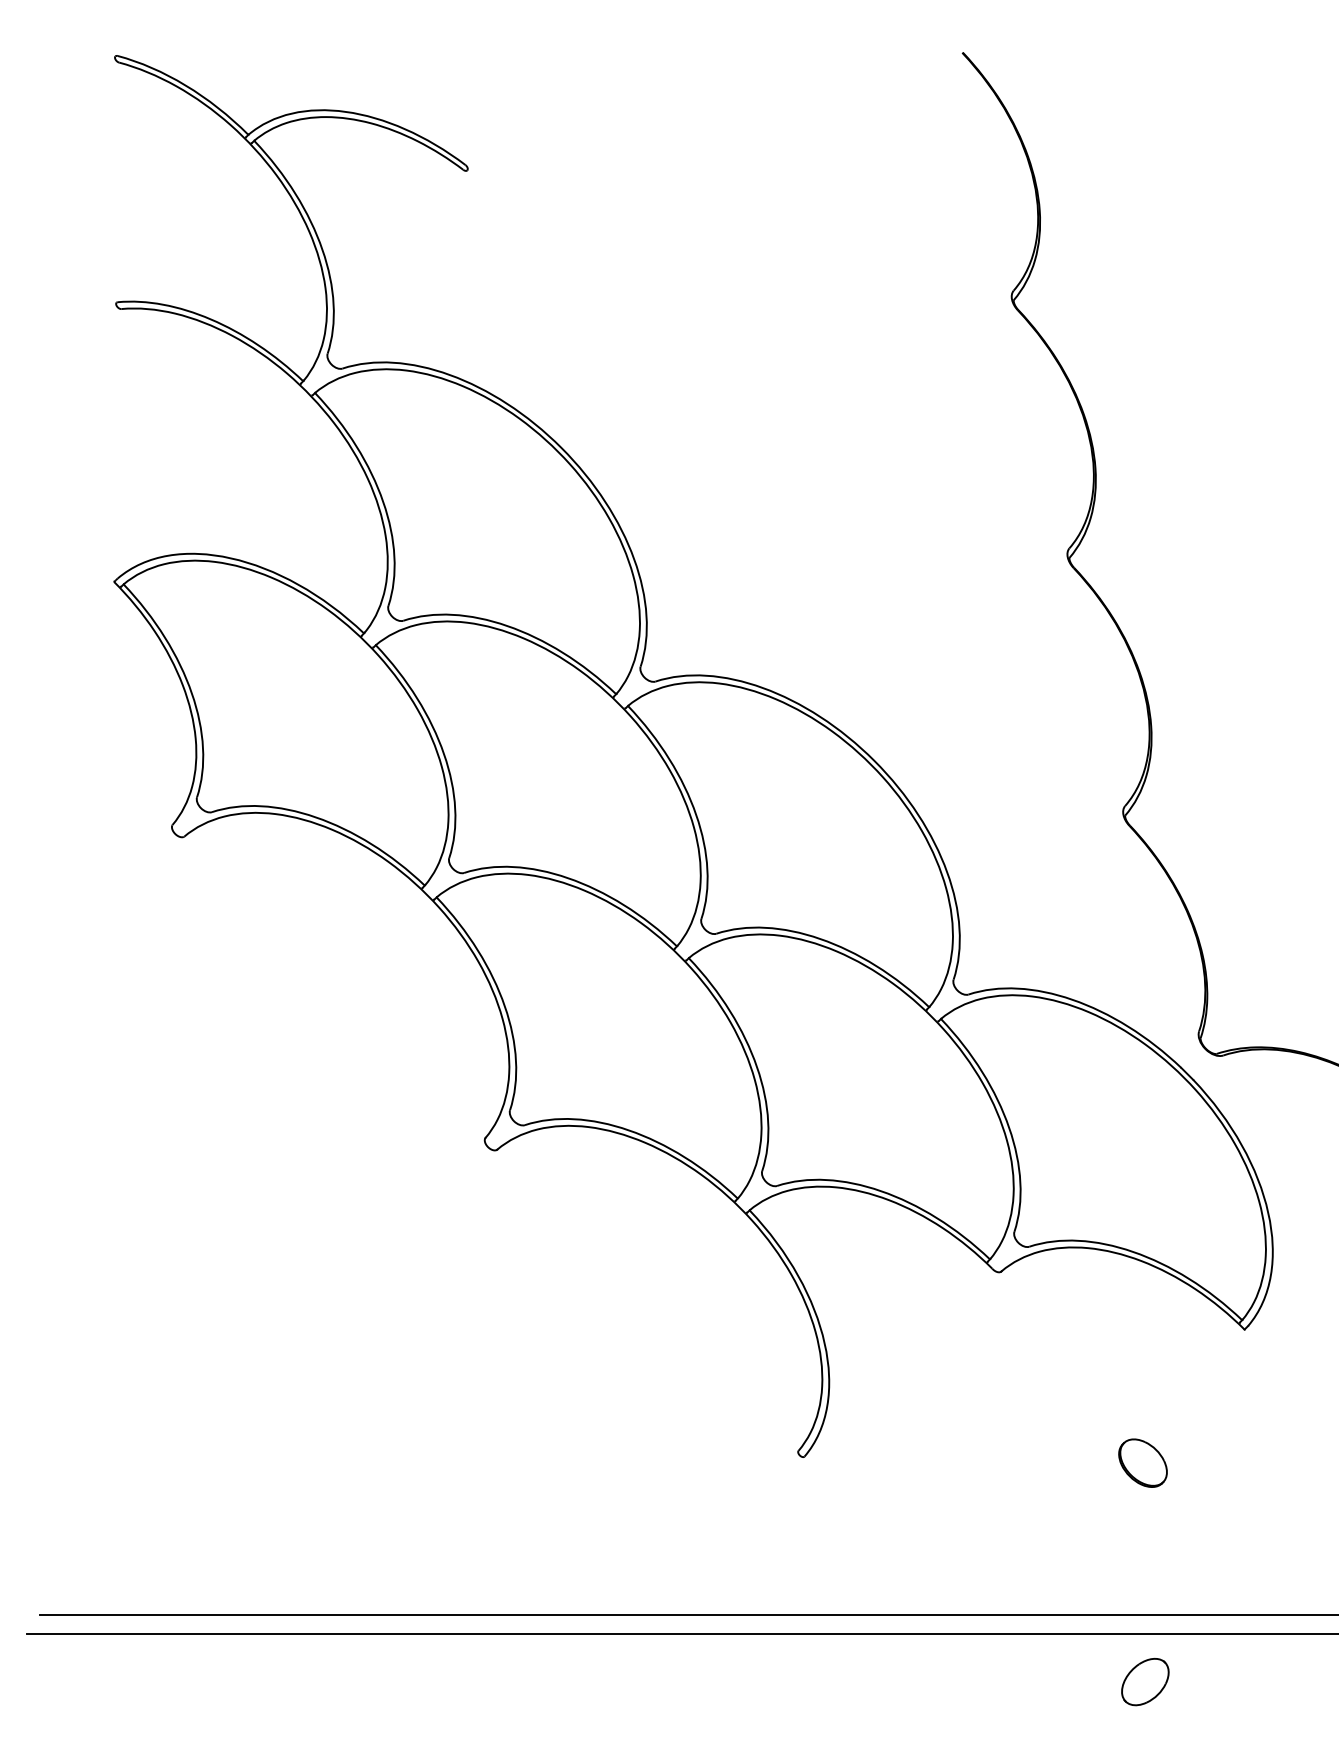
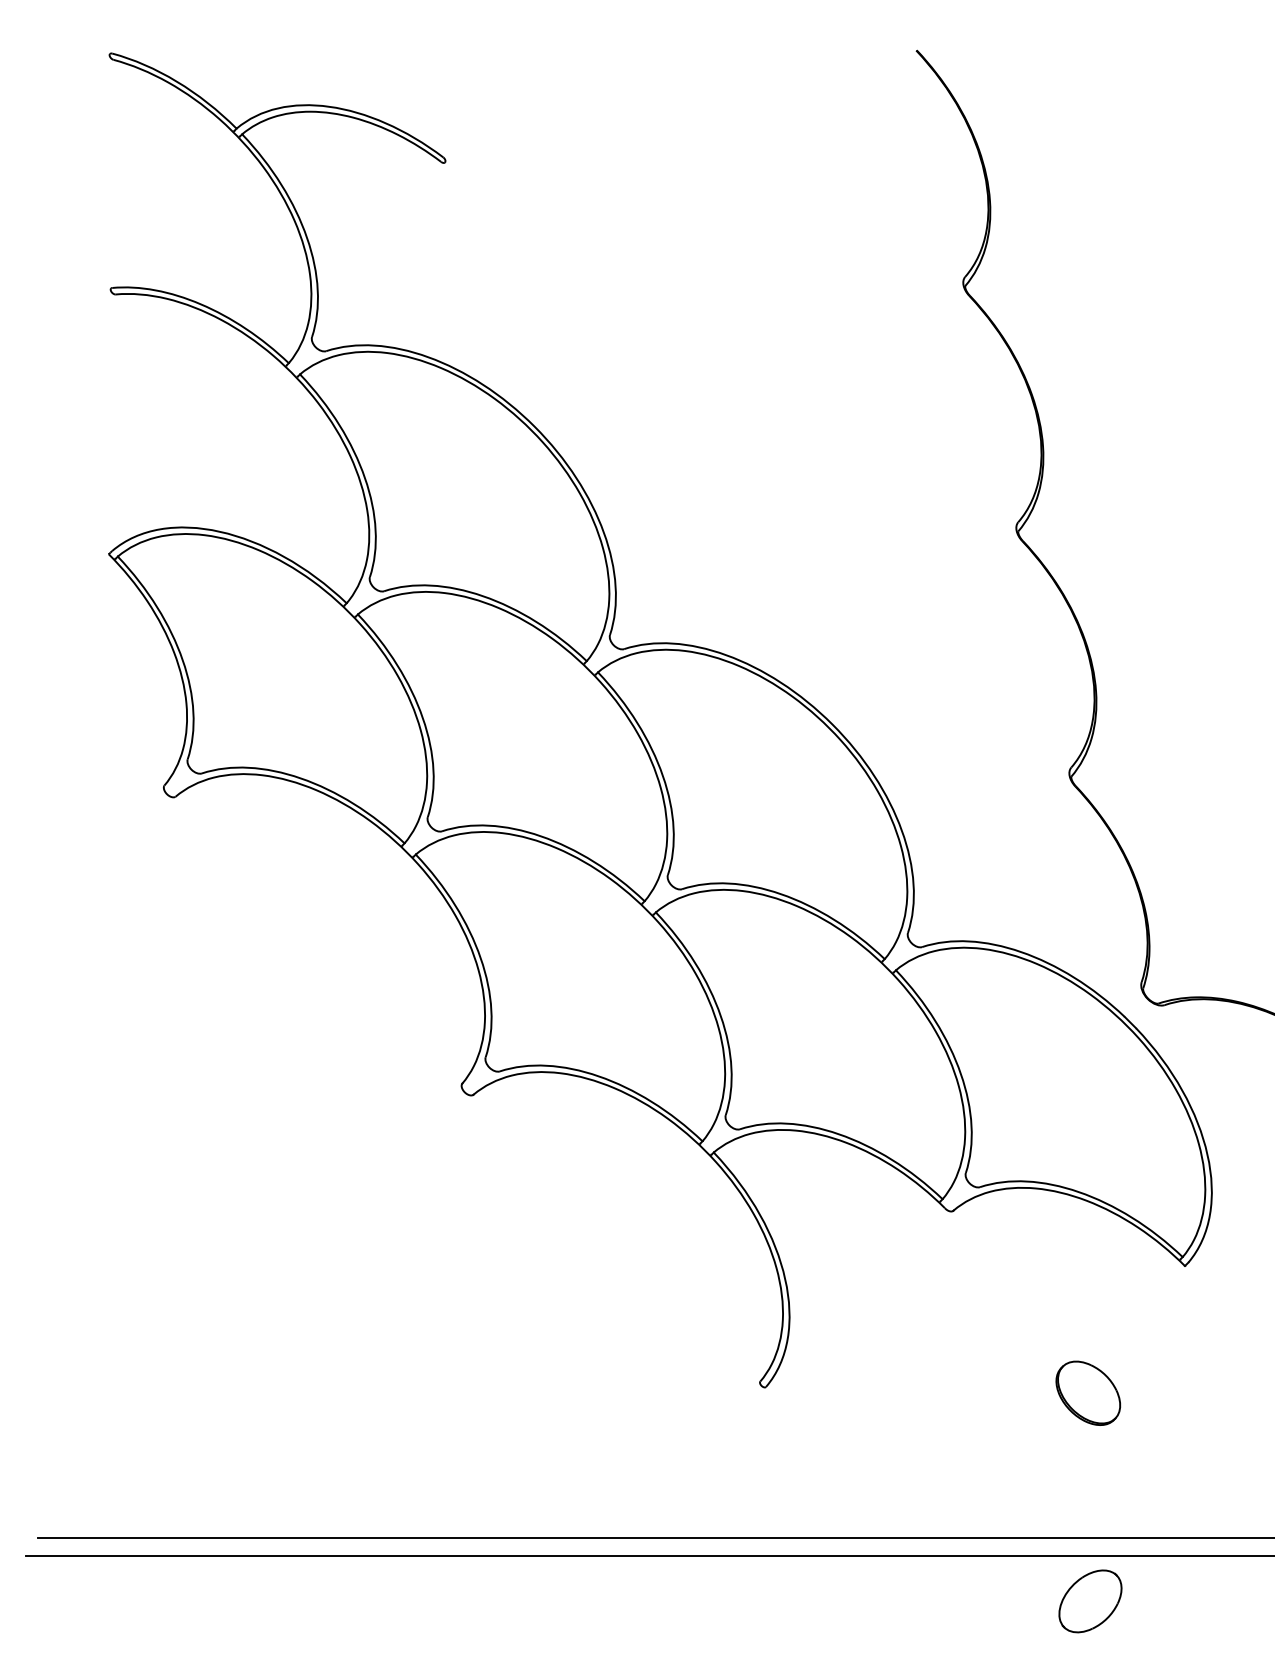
part: (1142, 1462) -> (1087, 1392), size x1.4
part: (1145, 1682) -> (1090, 1602), size x1.4

